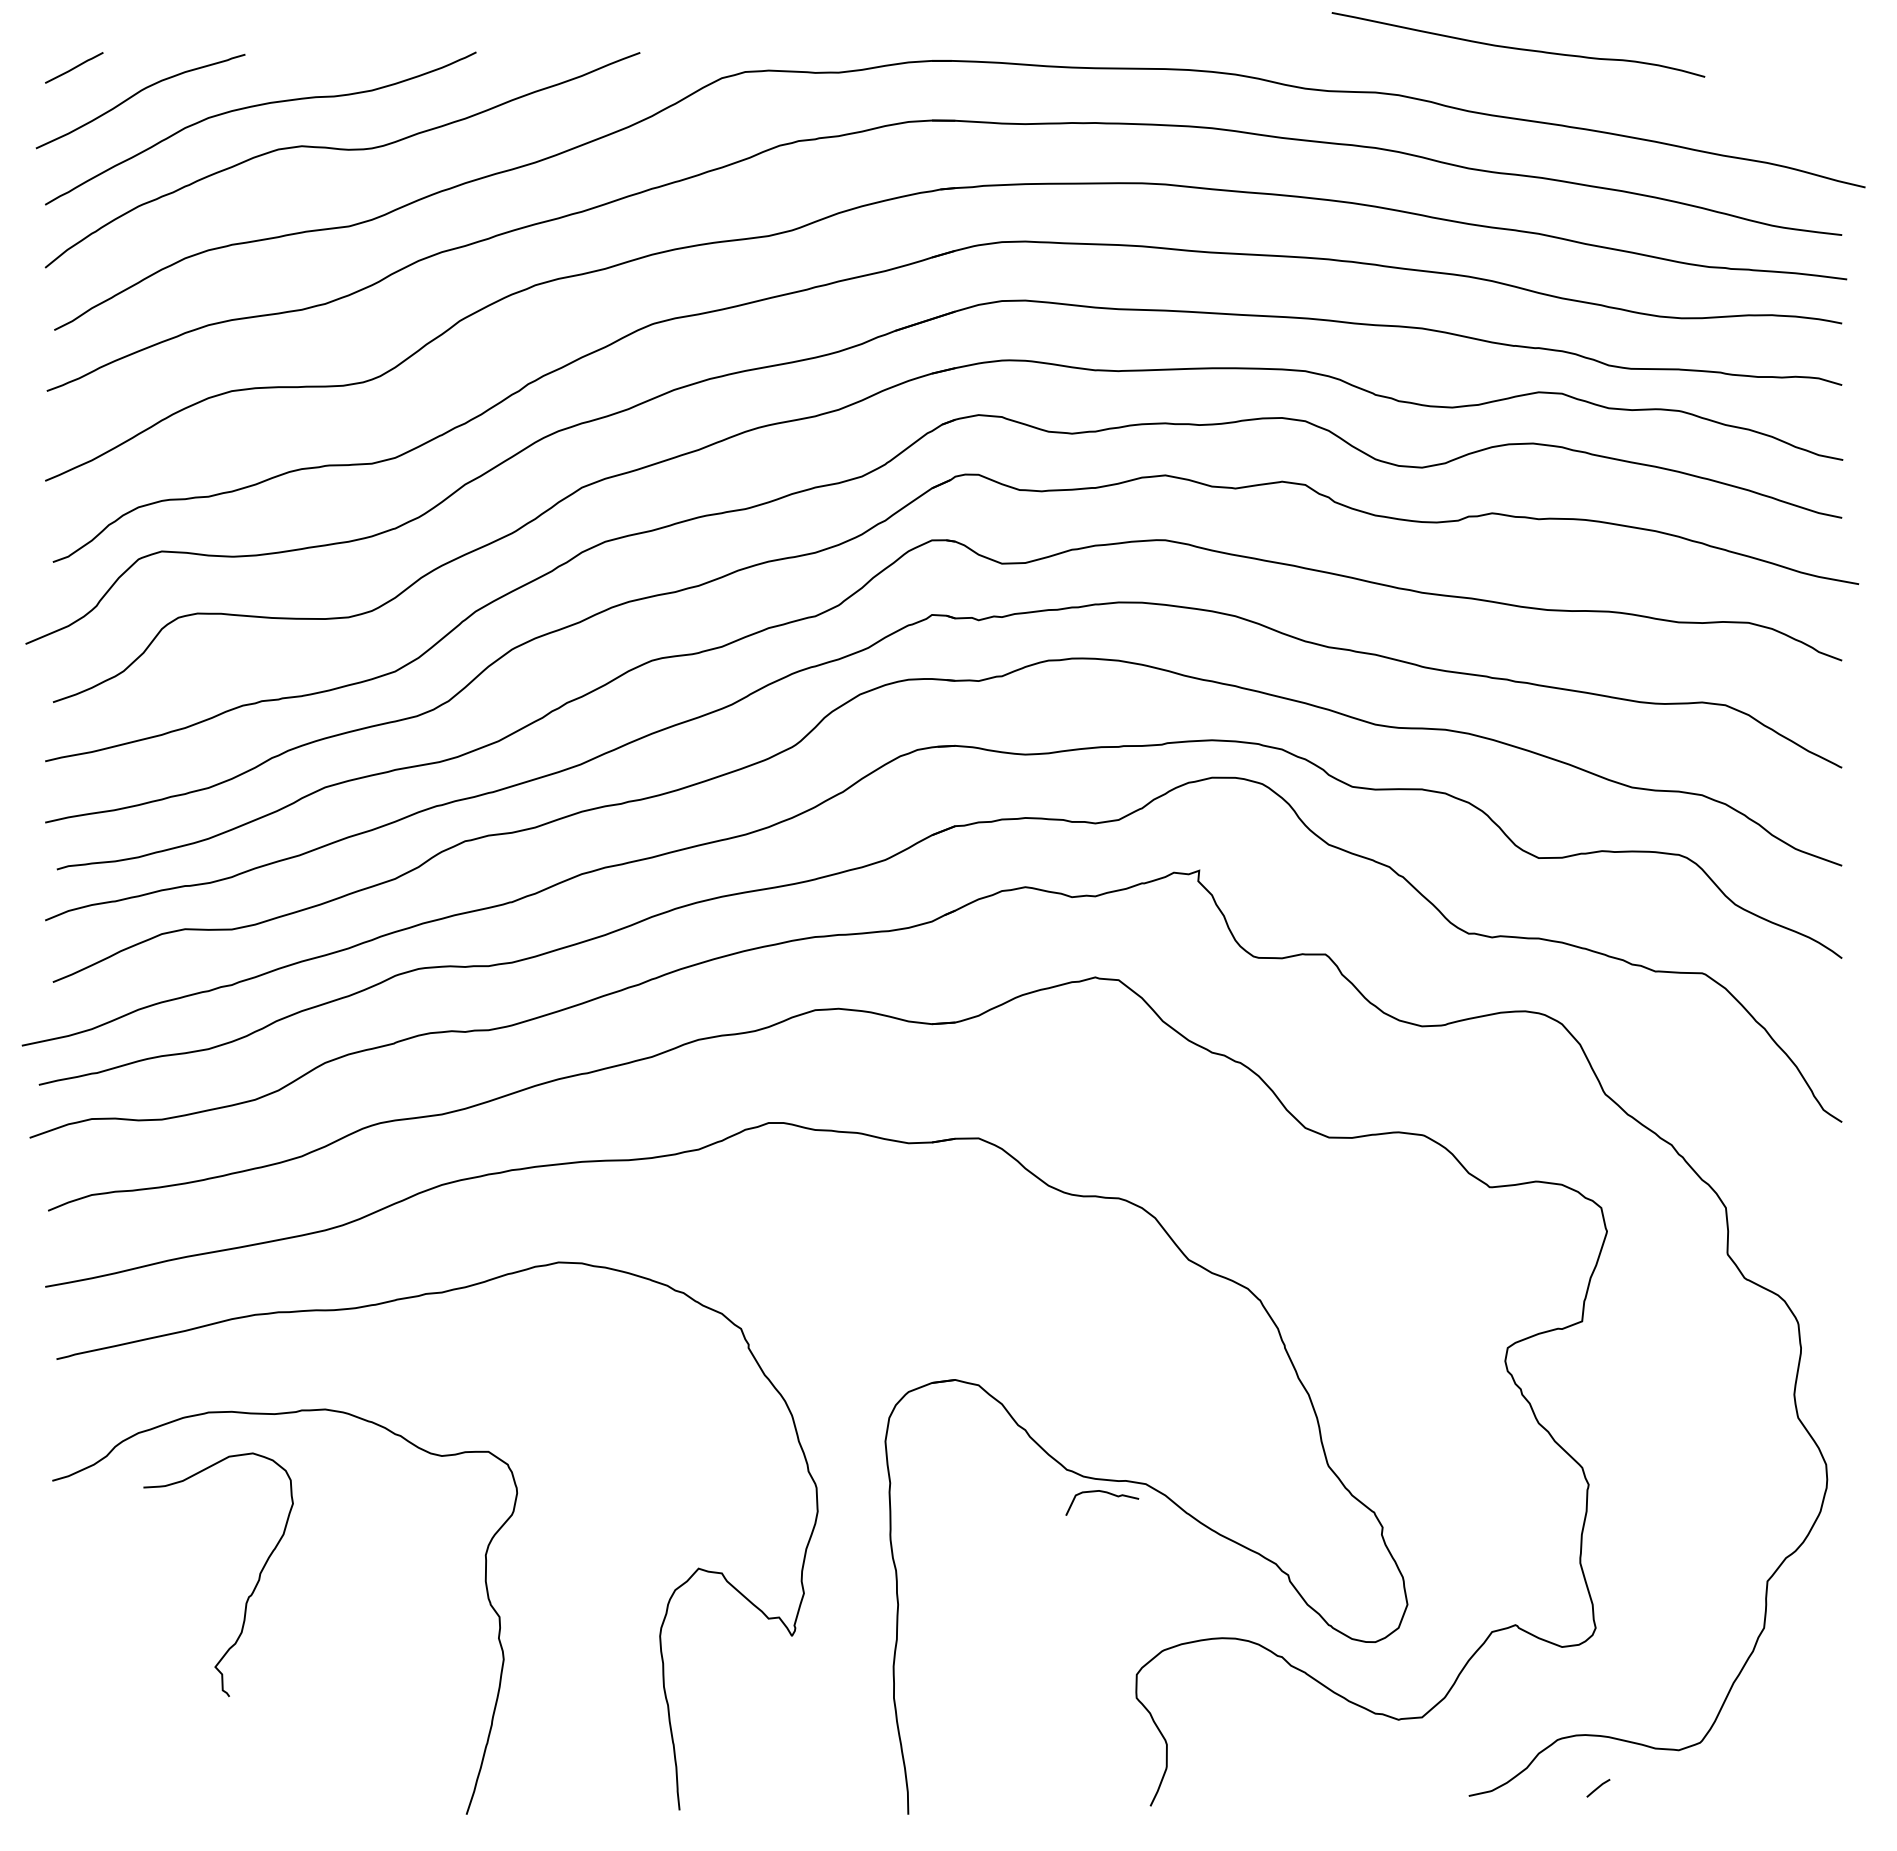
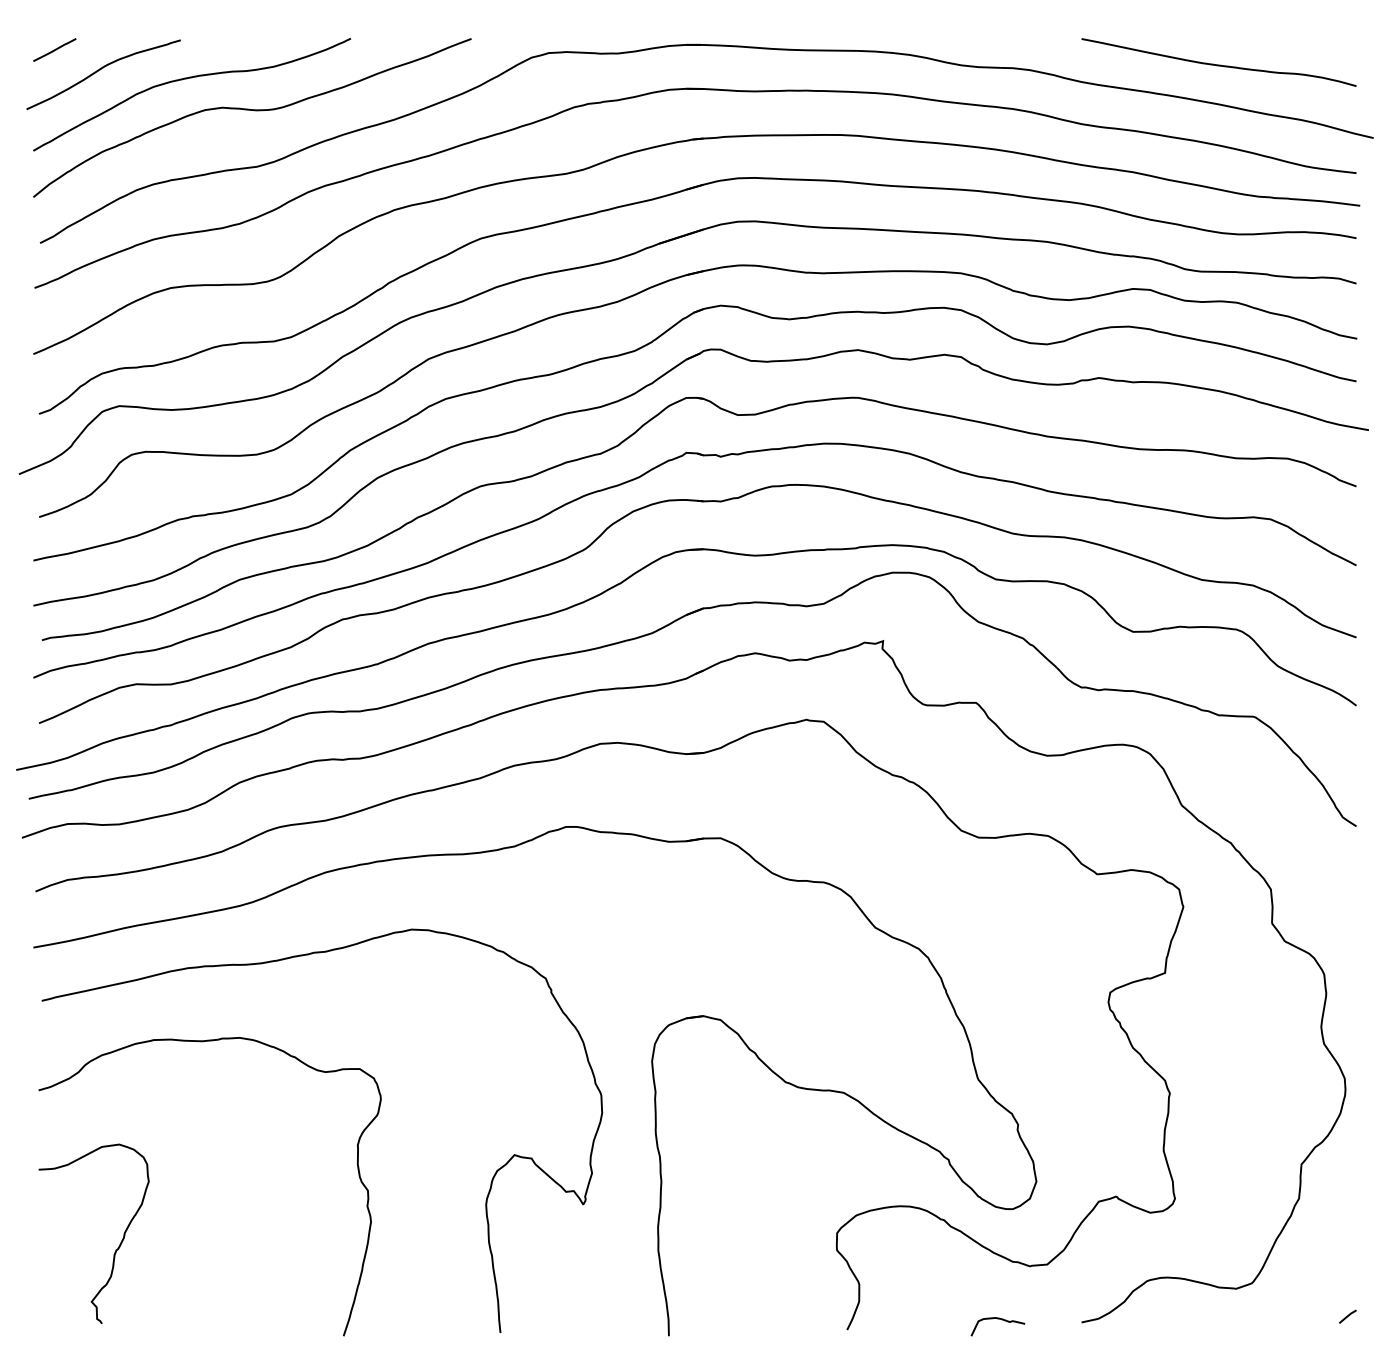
curve: (1517, 47) -> (1218, 64), moved
curve: (1106, 1493) -> (1001, 1319), moved
curve: (247, 1597) -> (115, 1250), moved
line: (1598, 1787) -> (1347, 1316), moved

